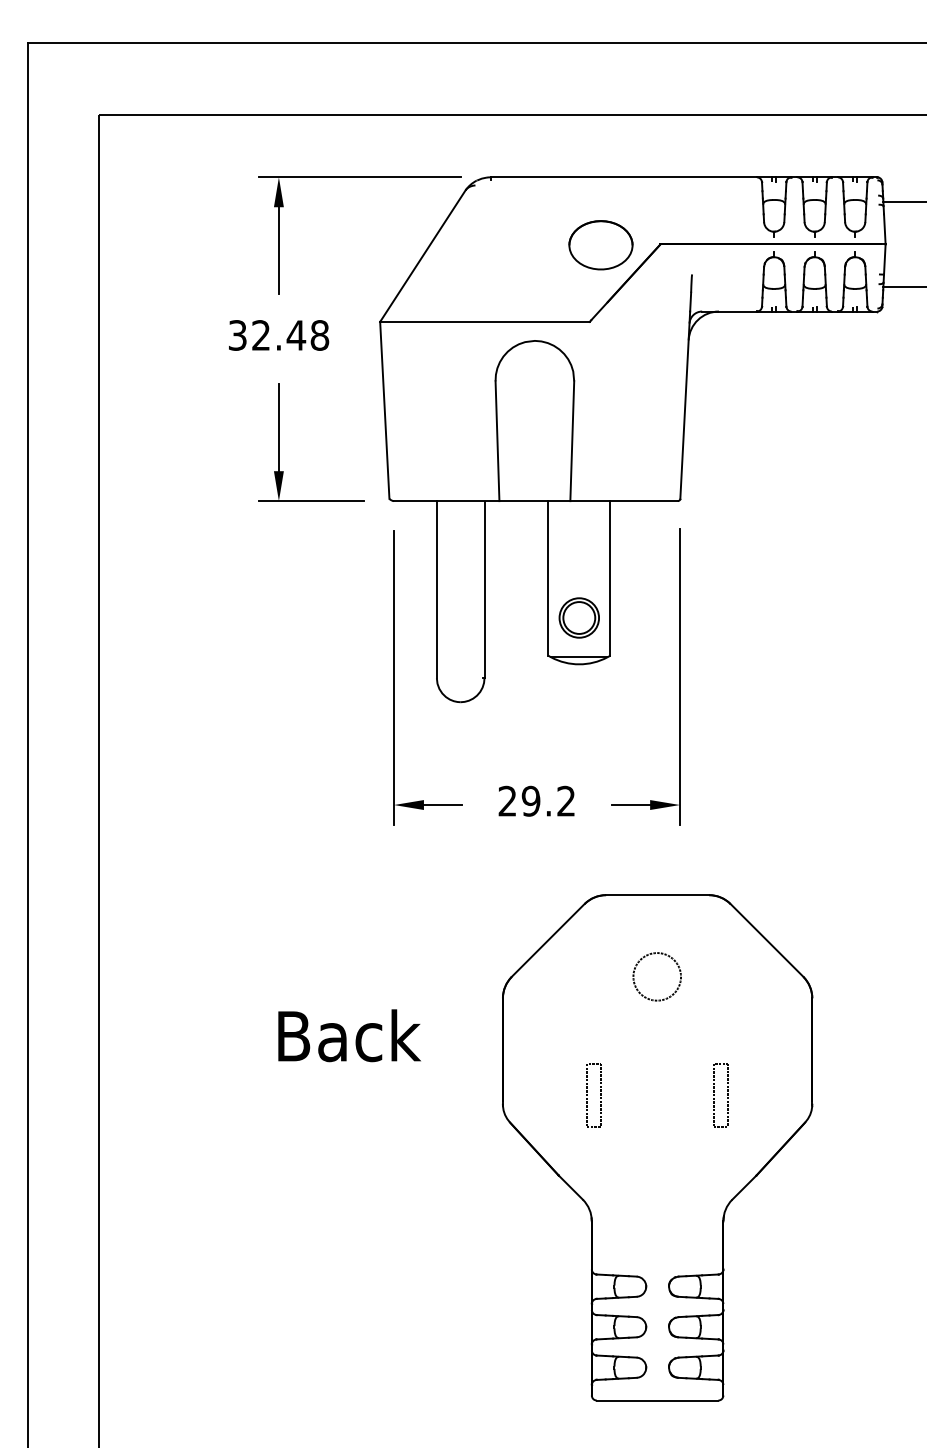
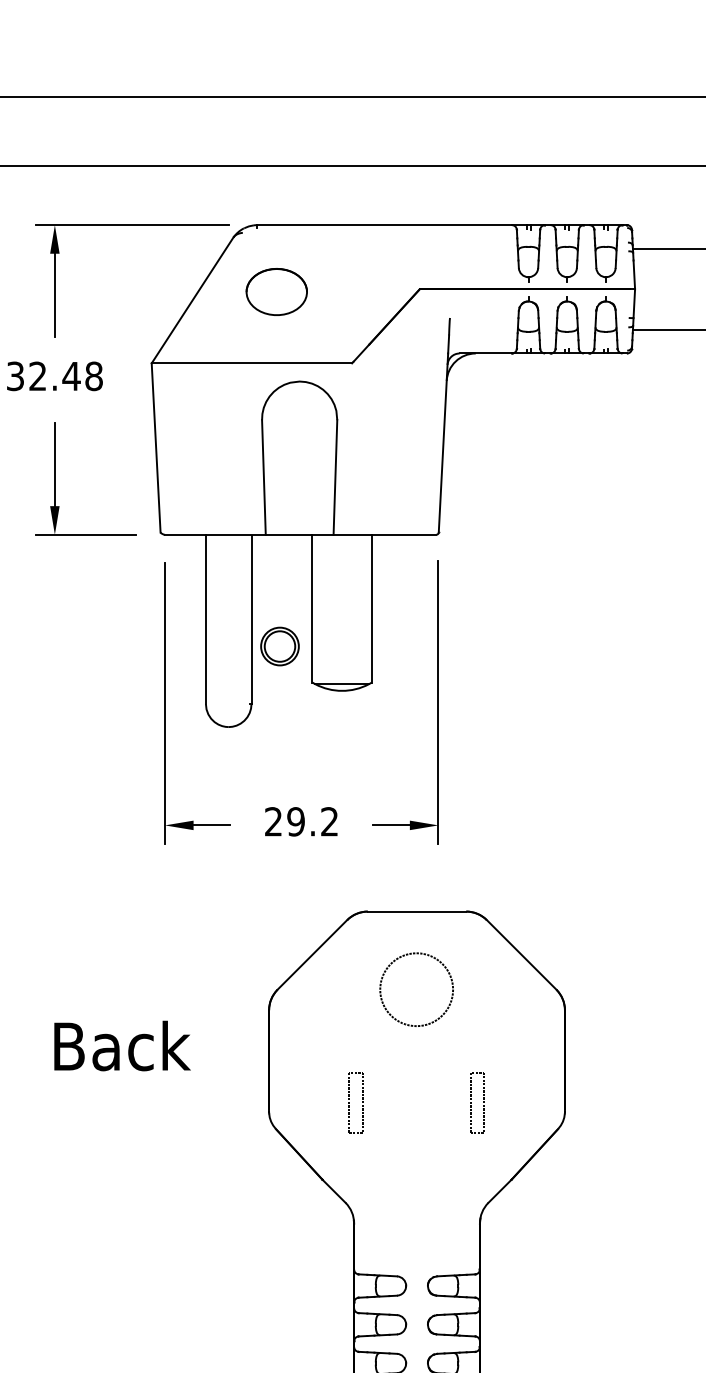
part: (600, 245) -> (276, 292), moved
part: (578, 617) -> (279, 646), moved
circle: (657, 976) -> (416, 989), size x1.6

